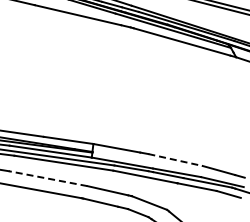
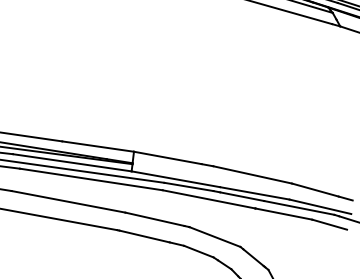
line: (175, 160) -> (252, 175), dashed -> solid
line: (47, 178) -> (67, 201), dashed -> solid

